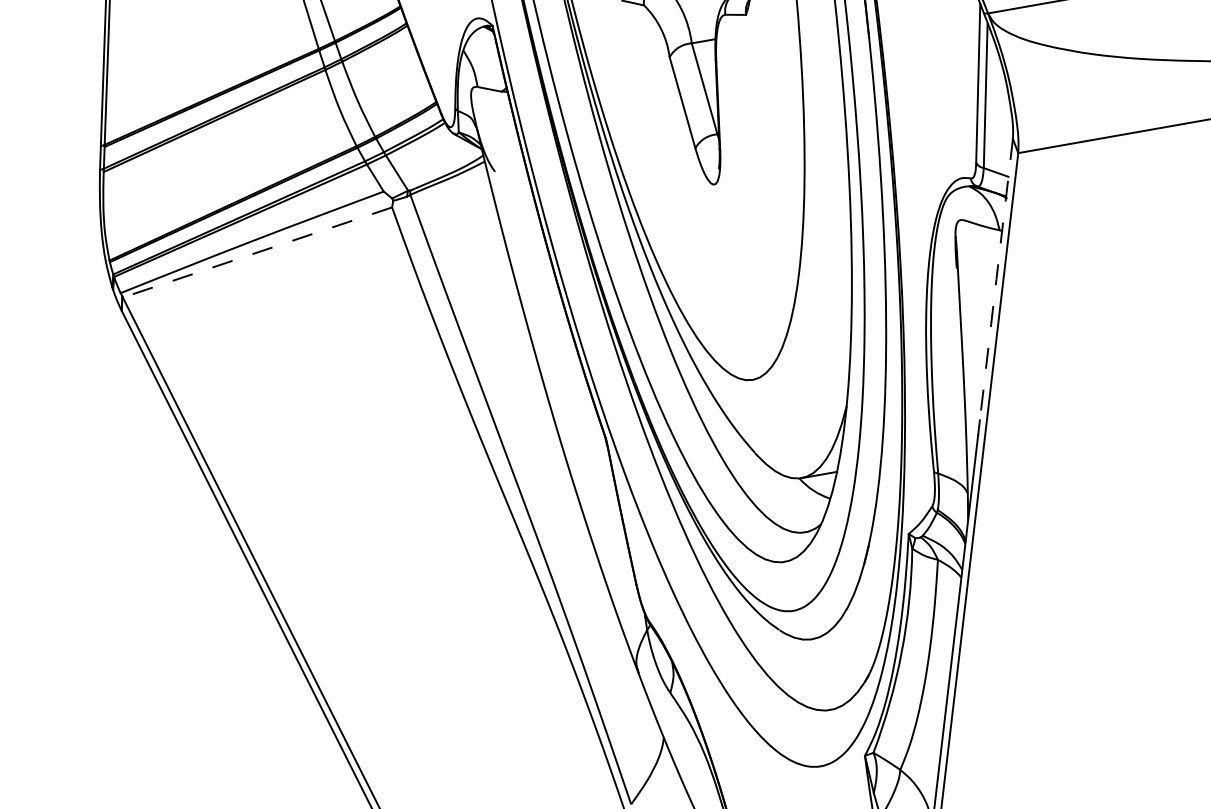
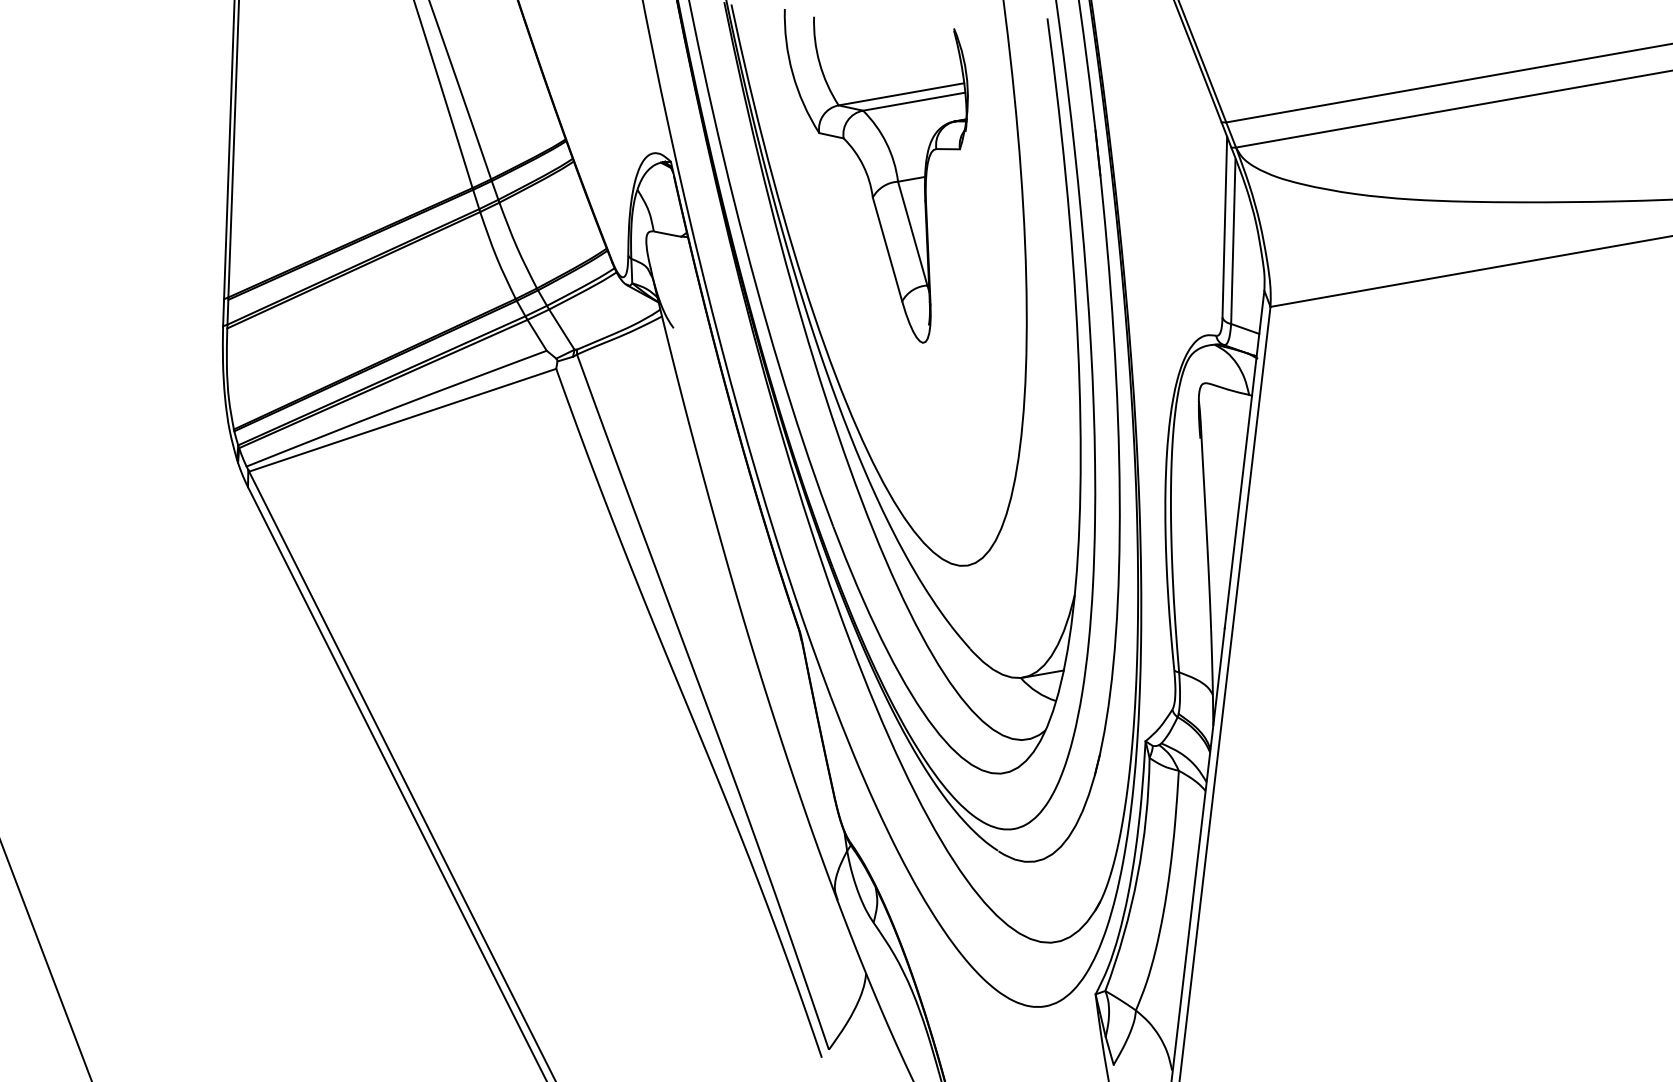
line: (257, 252) -> (402, 420), dashed -> solid
line: (996, 279) -> (1245, 451), dashed -> solid

